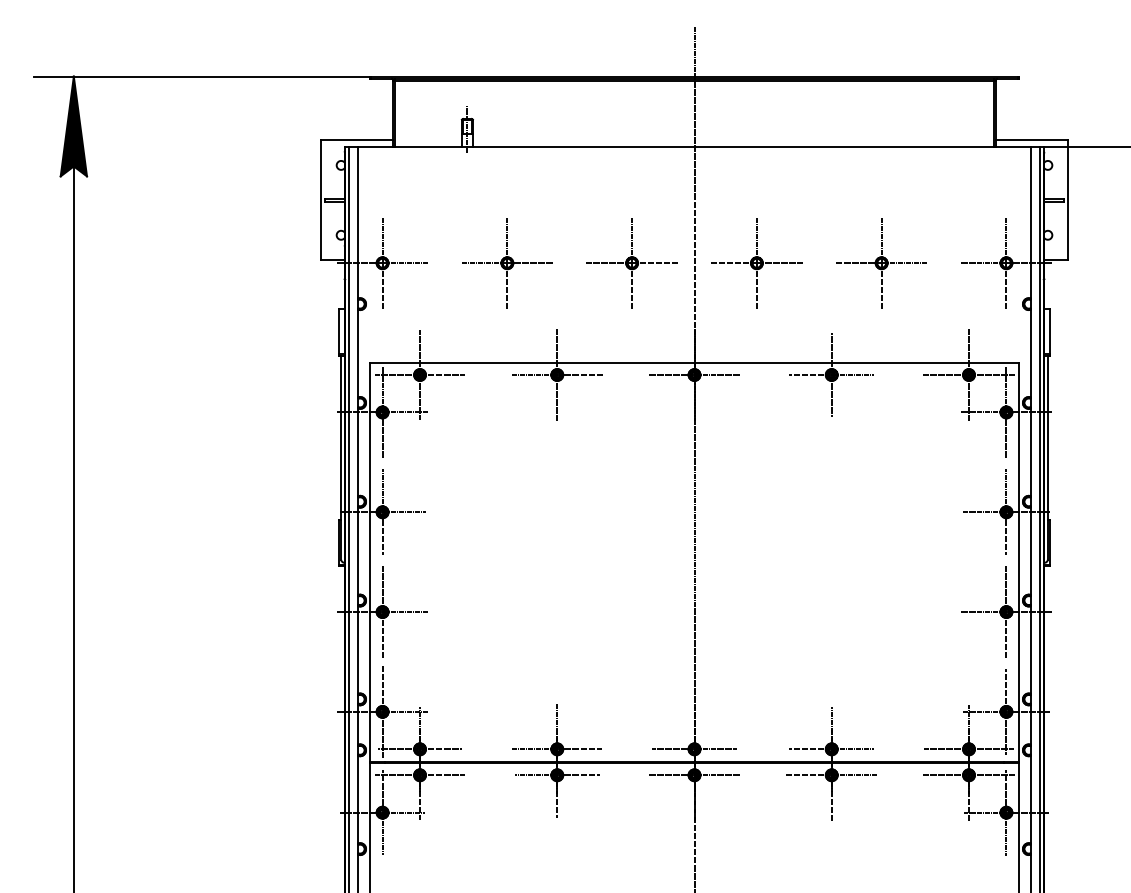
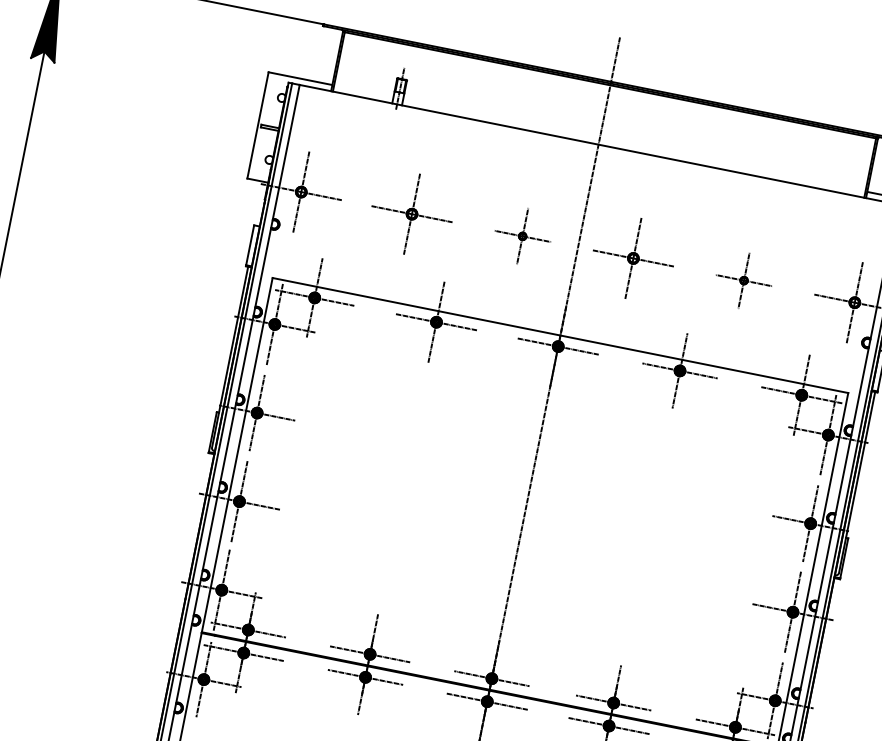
part: (631, 263) -> (522, 236), size x0.7
part: (881, 263) -> (743, 280), size x0.7

